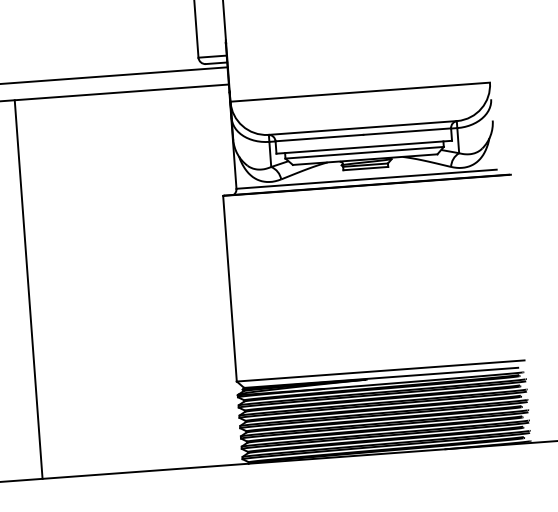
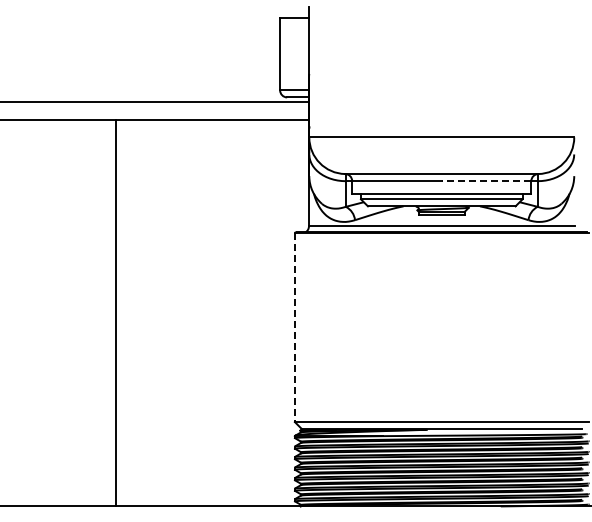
line: (407, 132) -> (486, 181), solid -> dashed
line: (28, 288) -> (116, 312), moved
line: (229, 288) -> (294, 327), solid -> dashed

